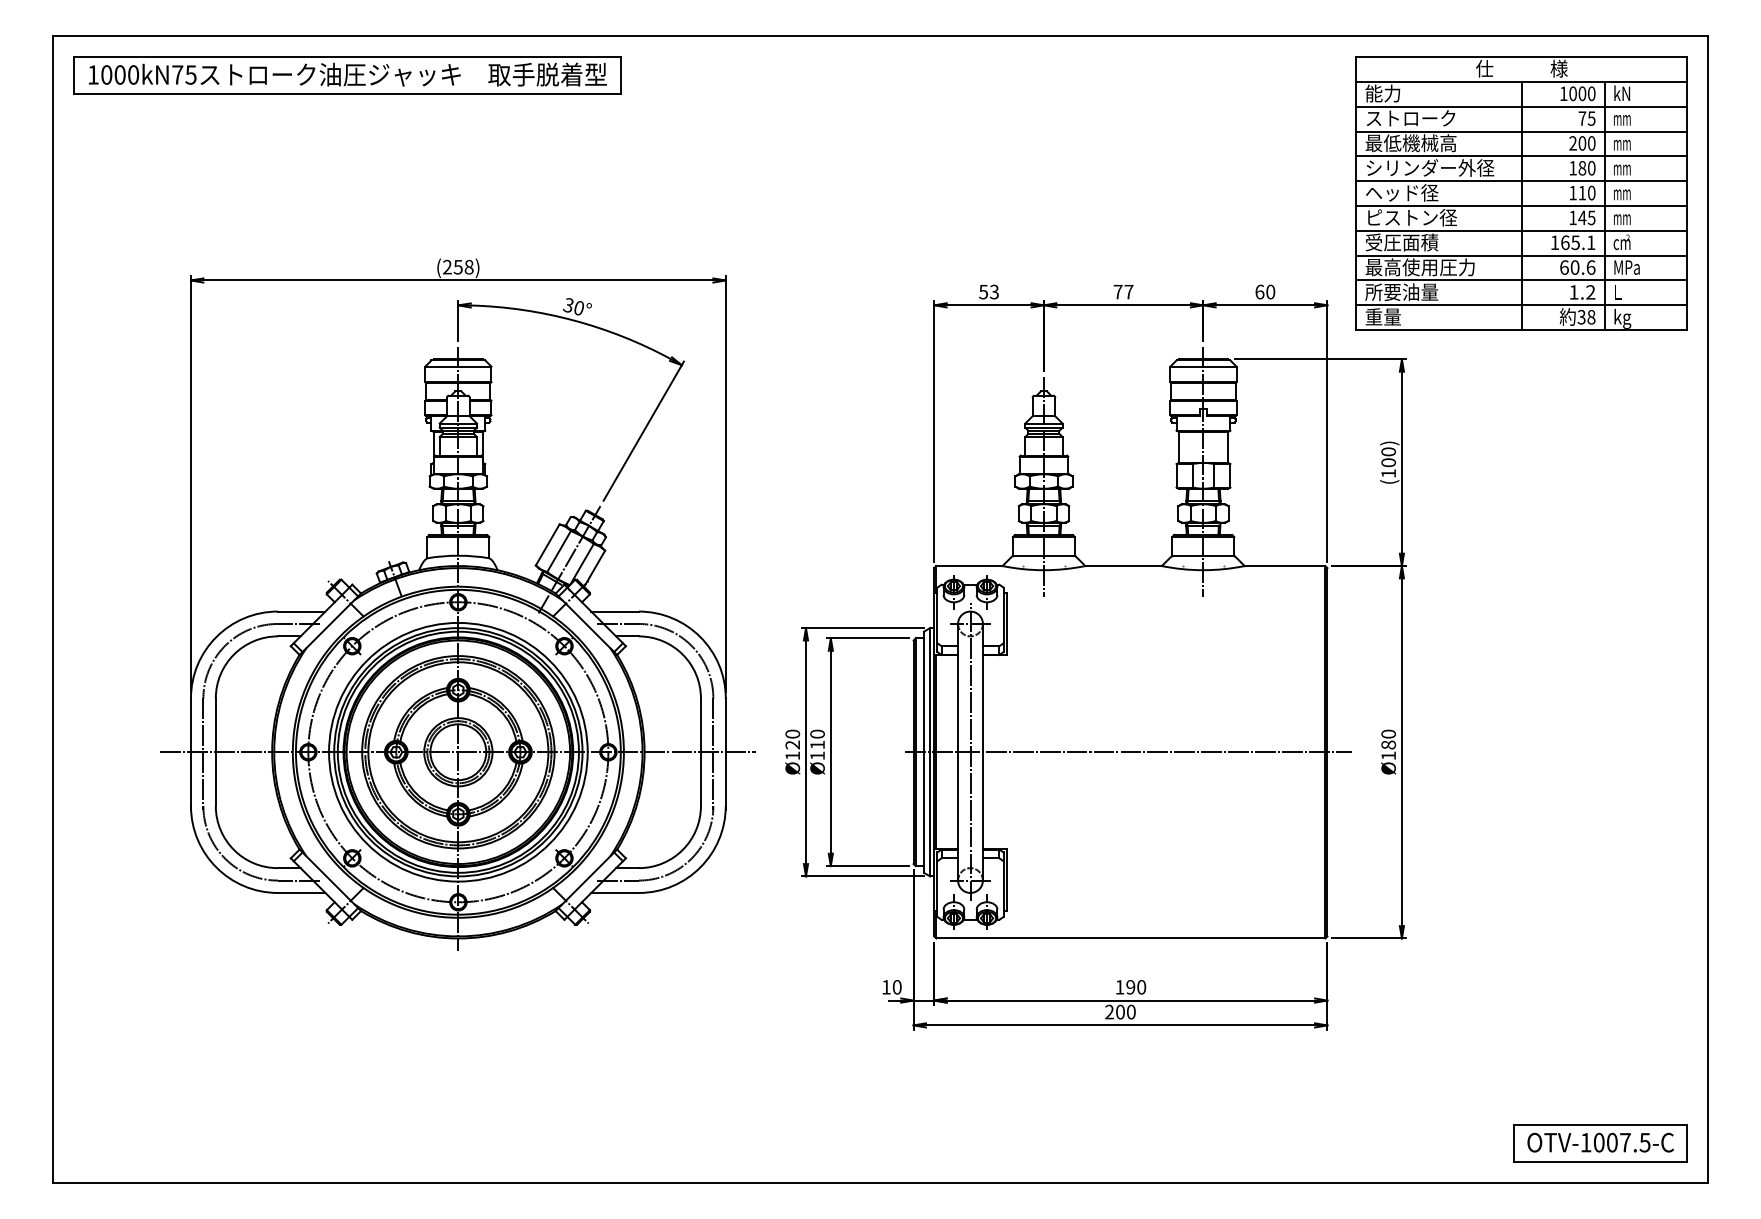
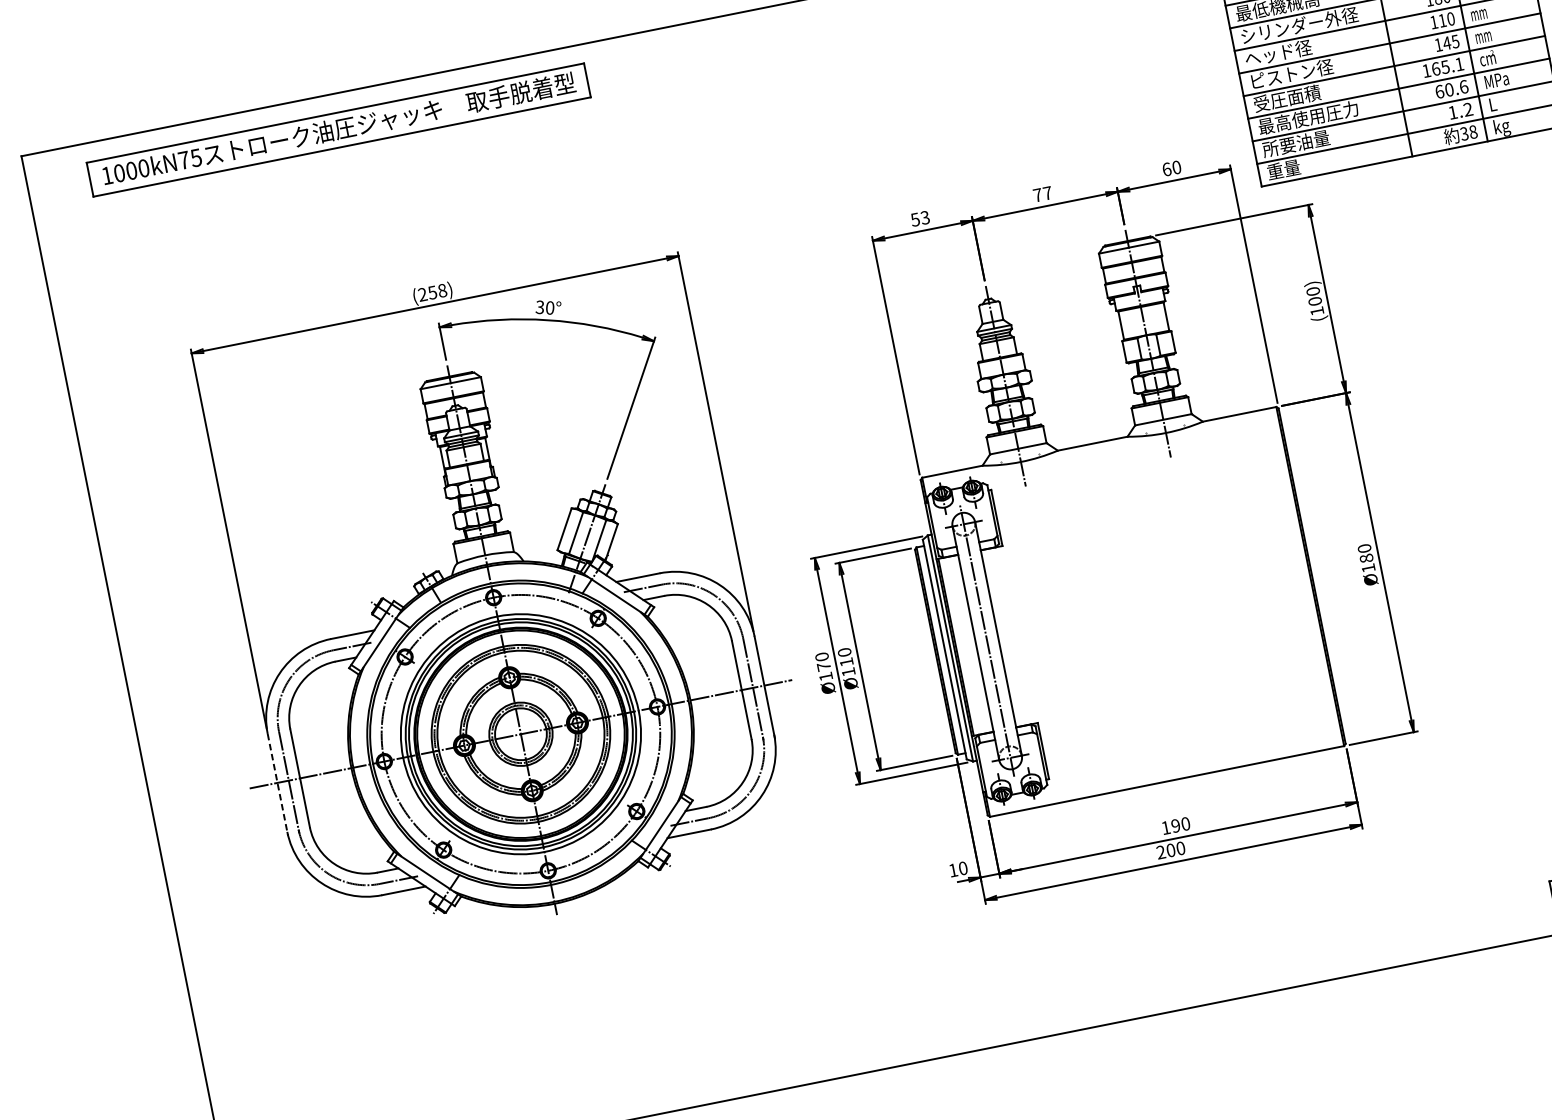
part: (347, 75) -> (338, 129), moved
text: (792, 744) -> (823, 666), Ø120 -> Ø170
line: (1128, 752) -> (1131, 612), removed
line: (190, 754) -> (277, 785), solid -> dashed

